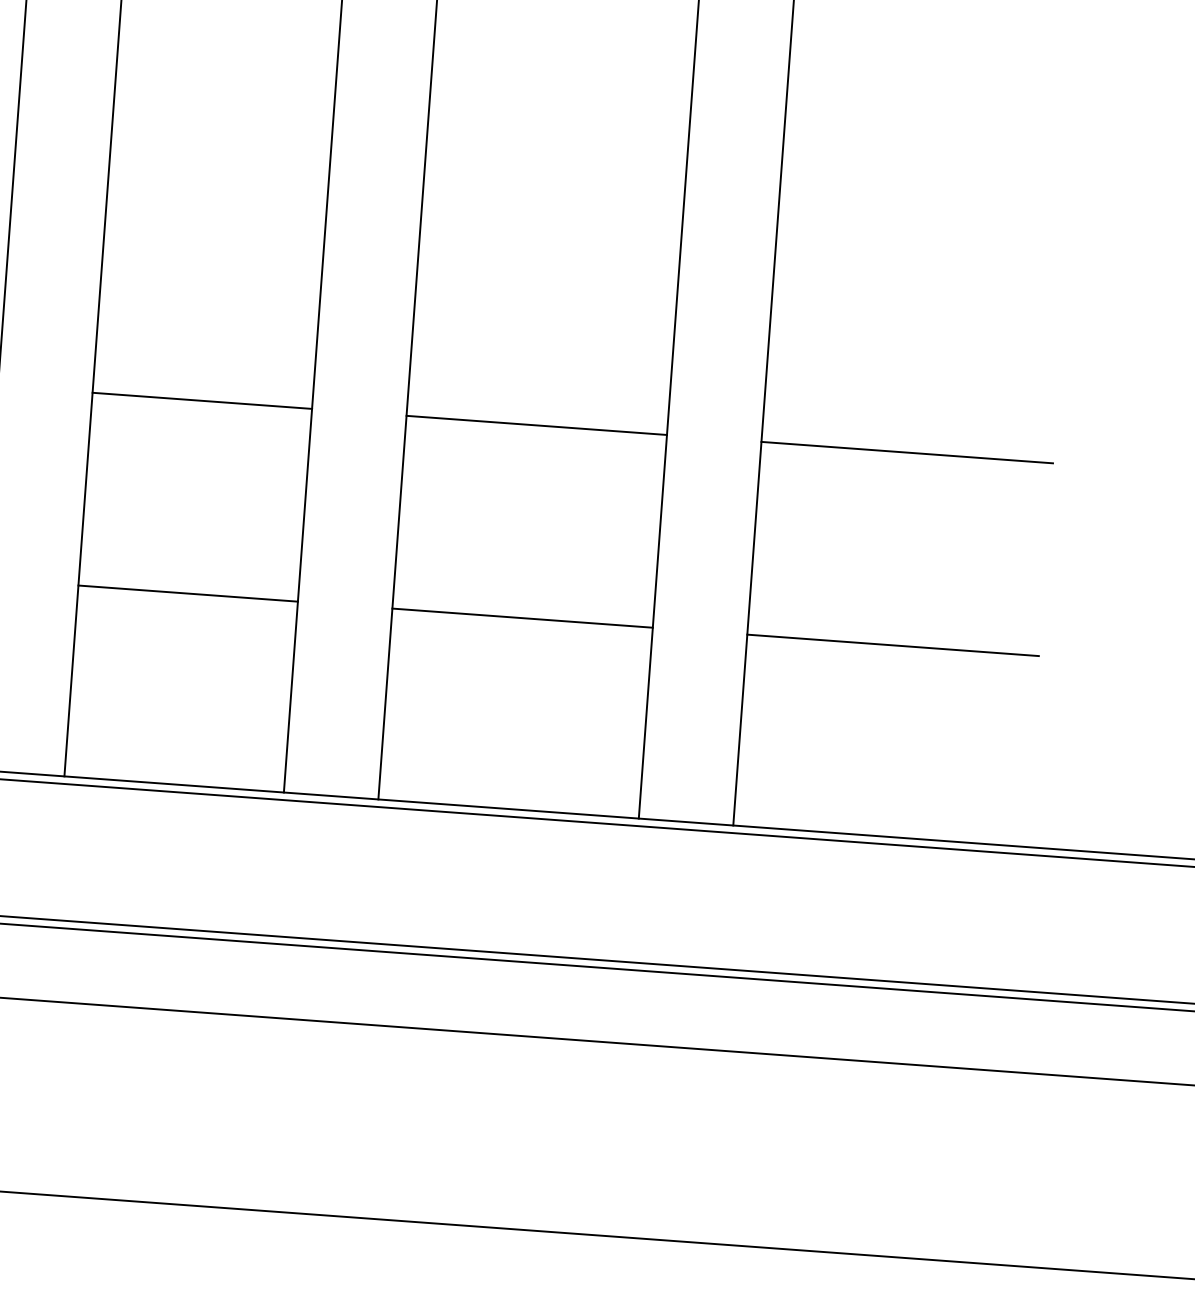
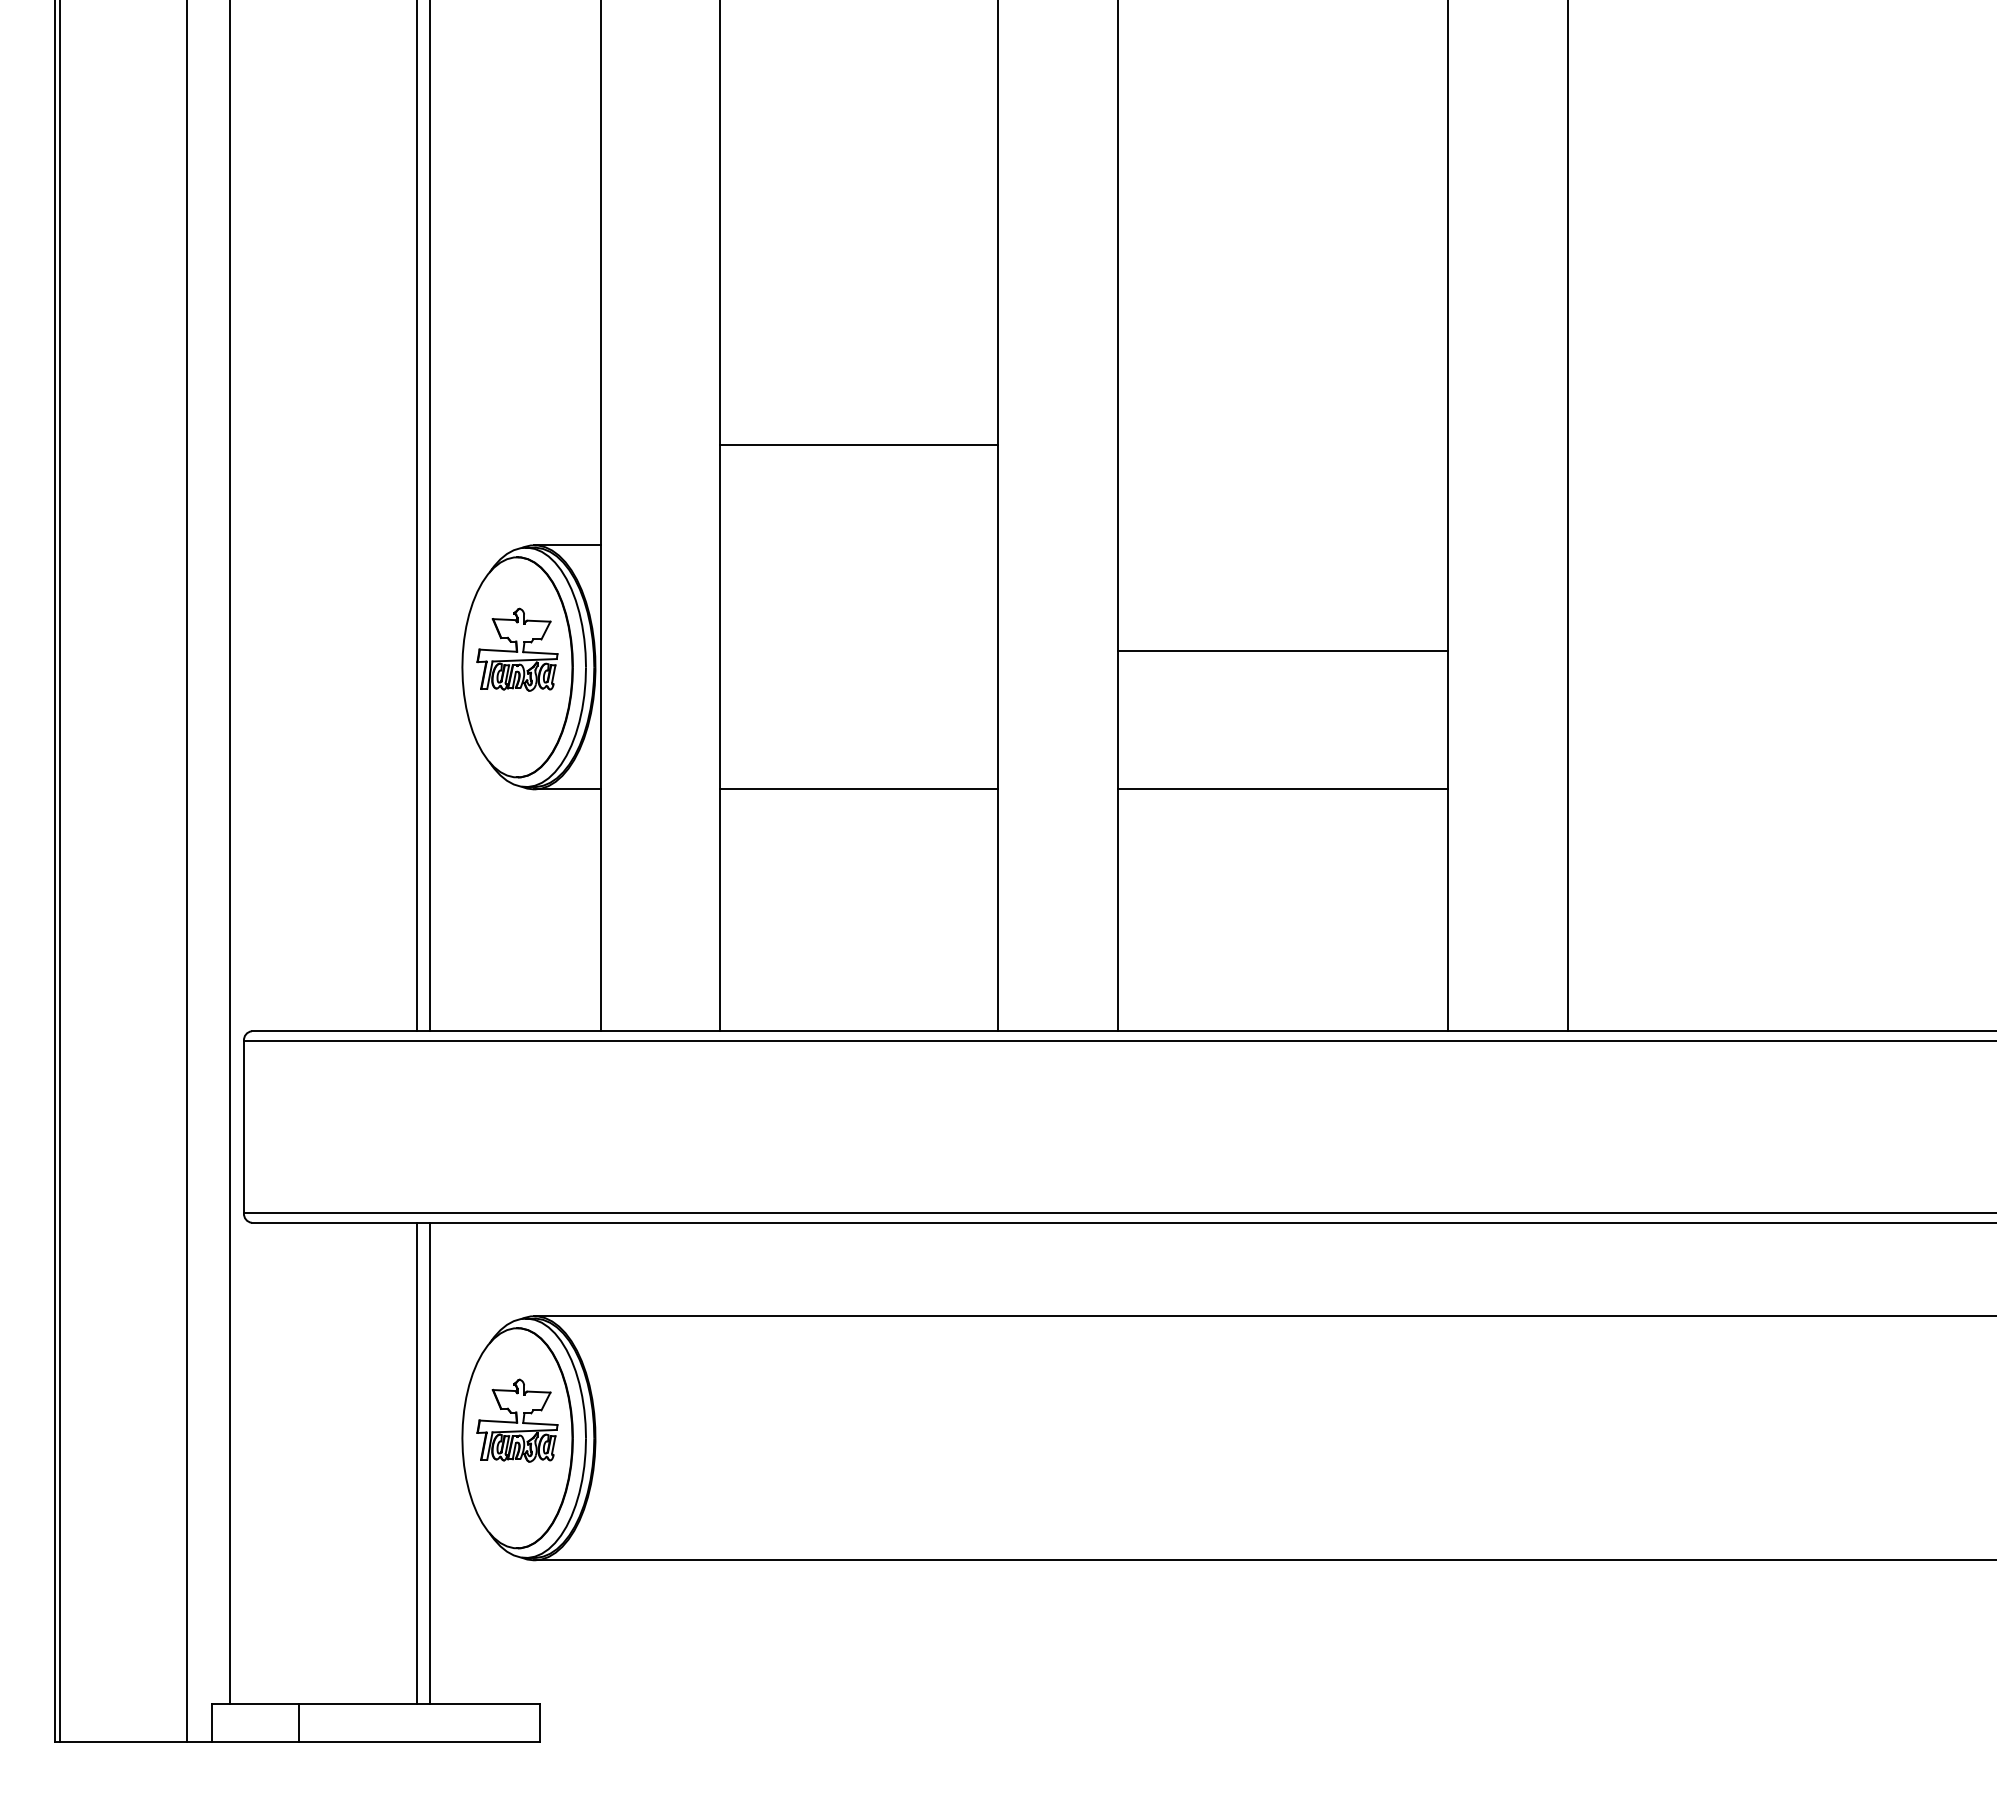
line: (202, 401) -> (859, 445), moved
line: (537, 425) -> (1283, 651), moved
line: (907, 452) -> (1752, 545), removed
line: (893, 645) -> (1752, 789), removed

